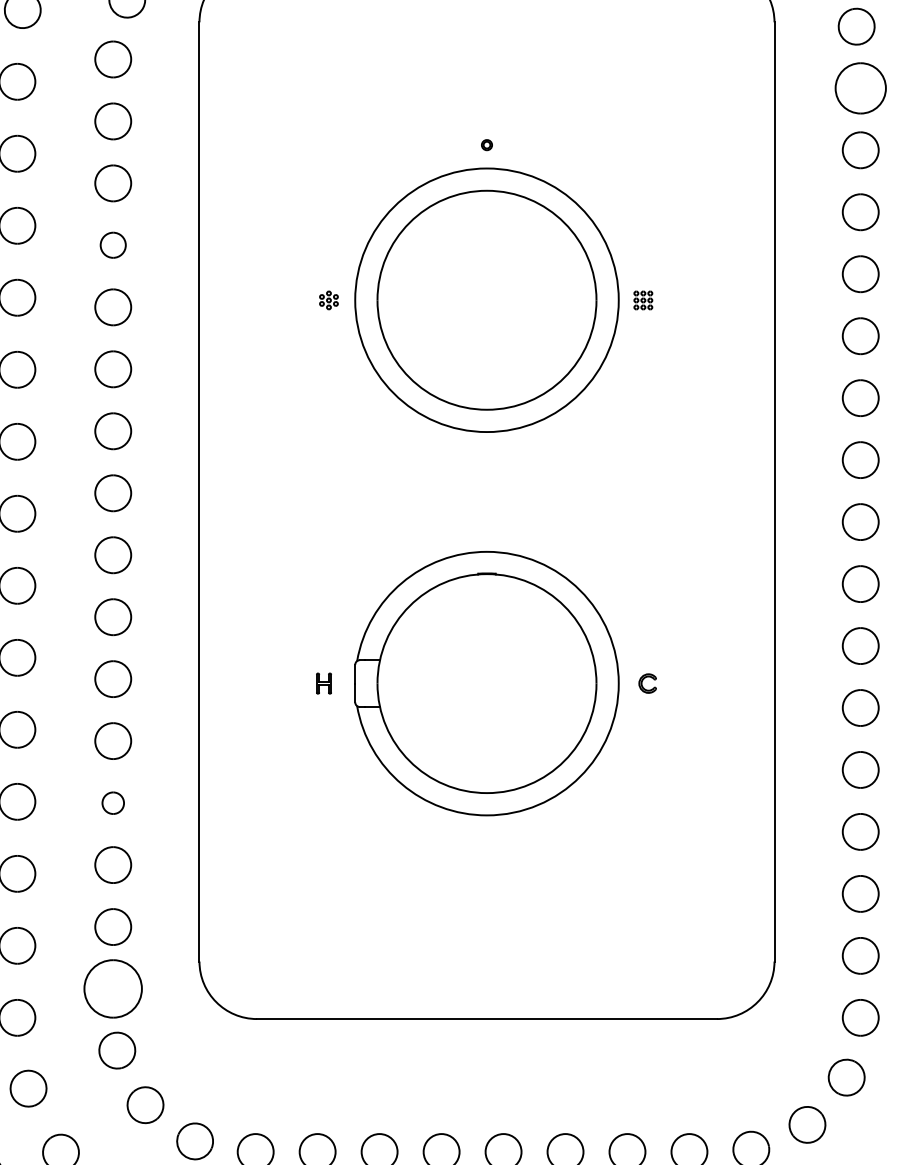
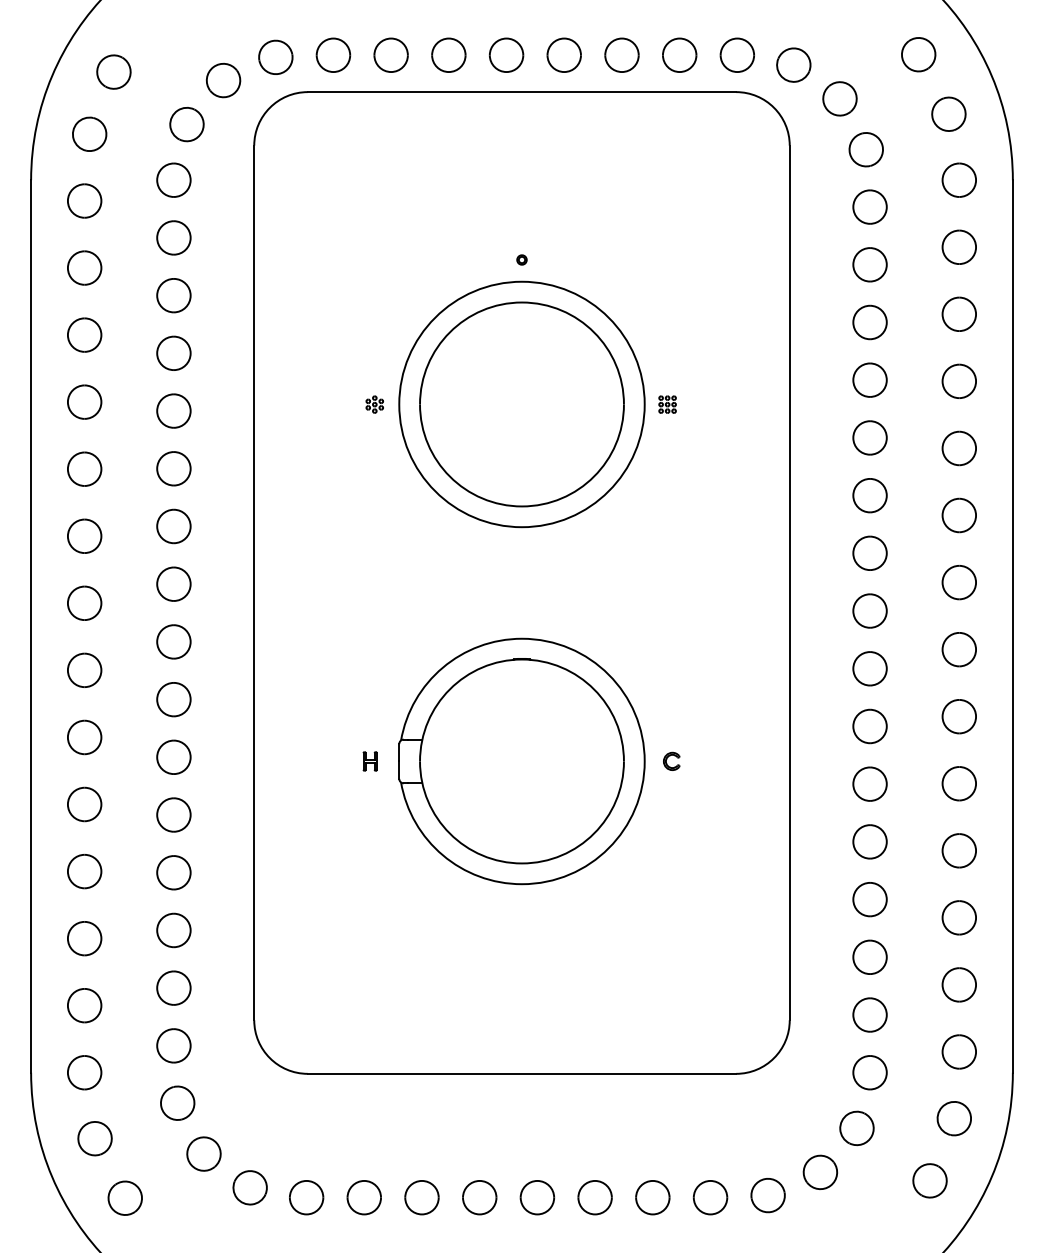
part: (860, 87) -> (869, 206), size x0.71
part: (112, 244) -> (173, 352), size x1.43
part: (112, 802) -> (173, 872), size x1.67
part: (112, 988) -> (173, 1045), size x0.62

